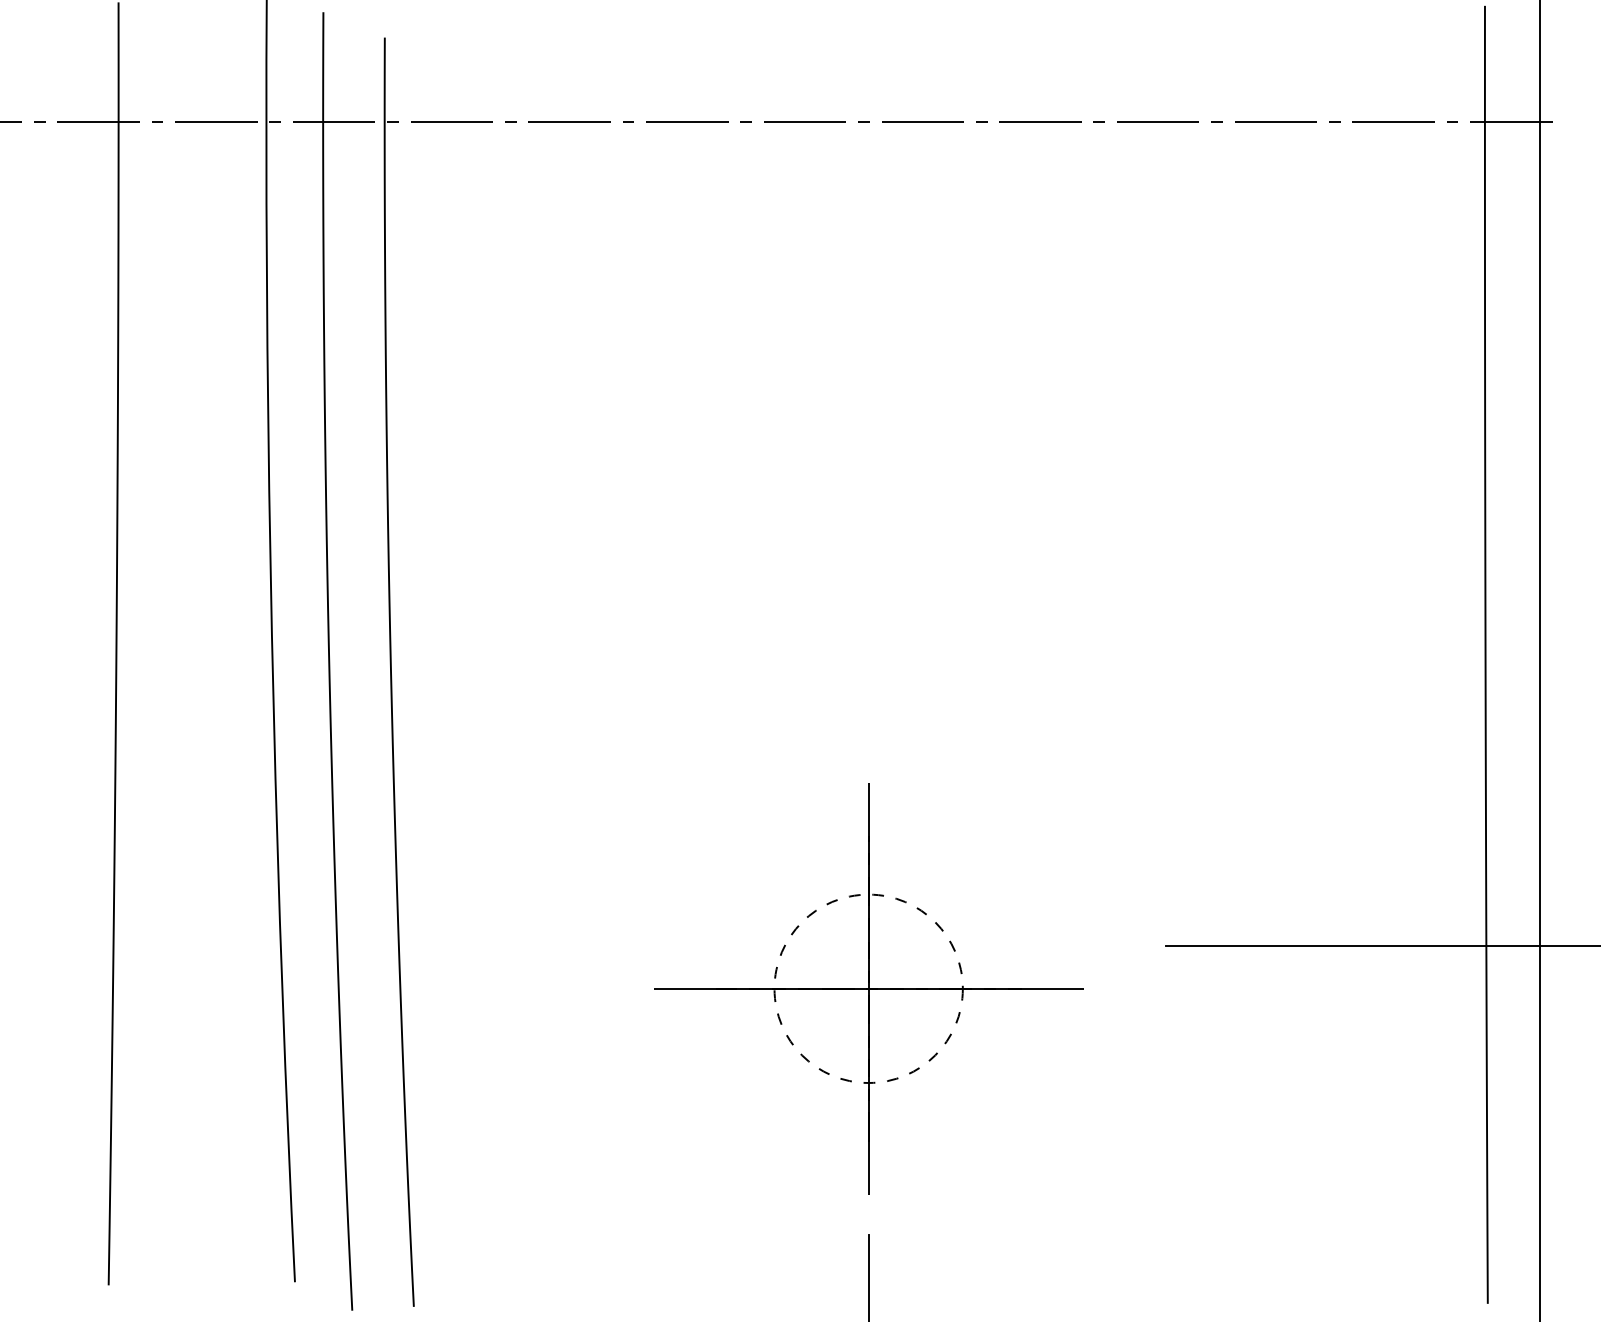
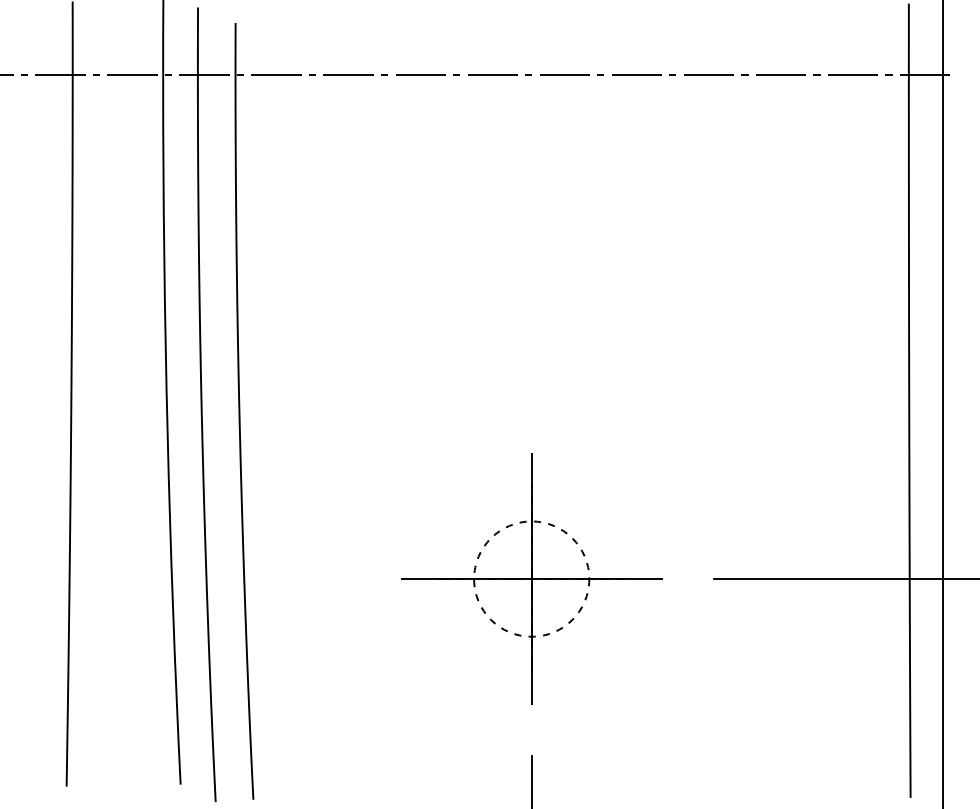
part: (868, 987) -> (531, 578), moved

